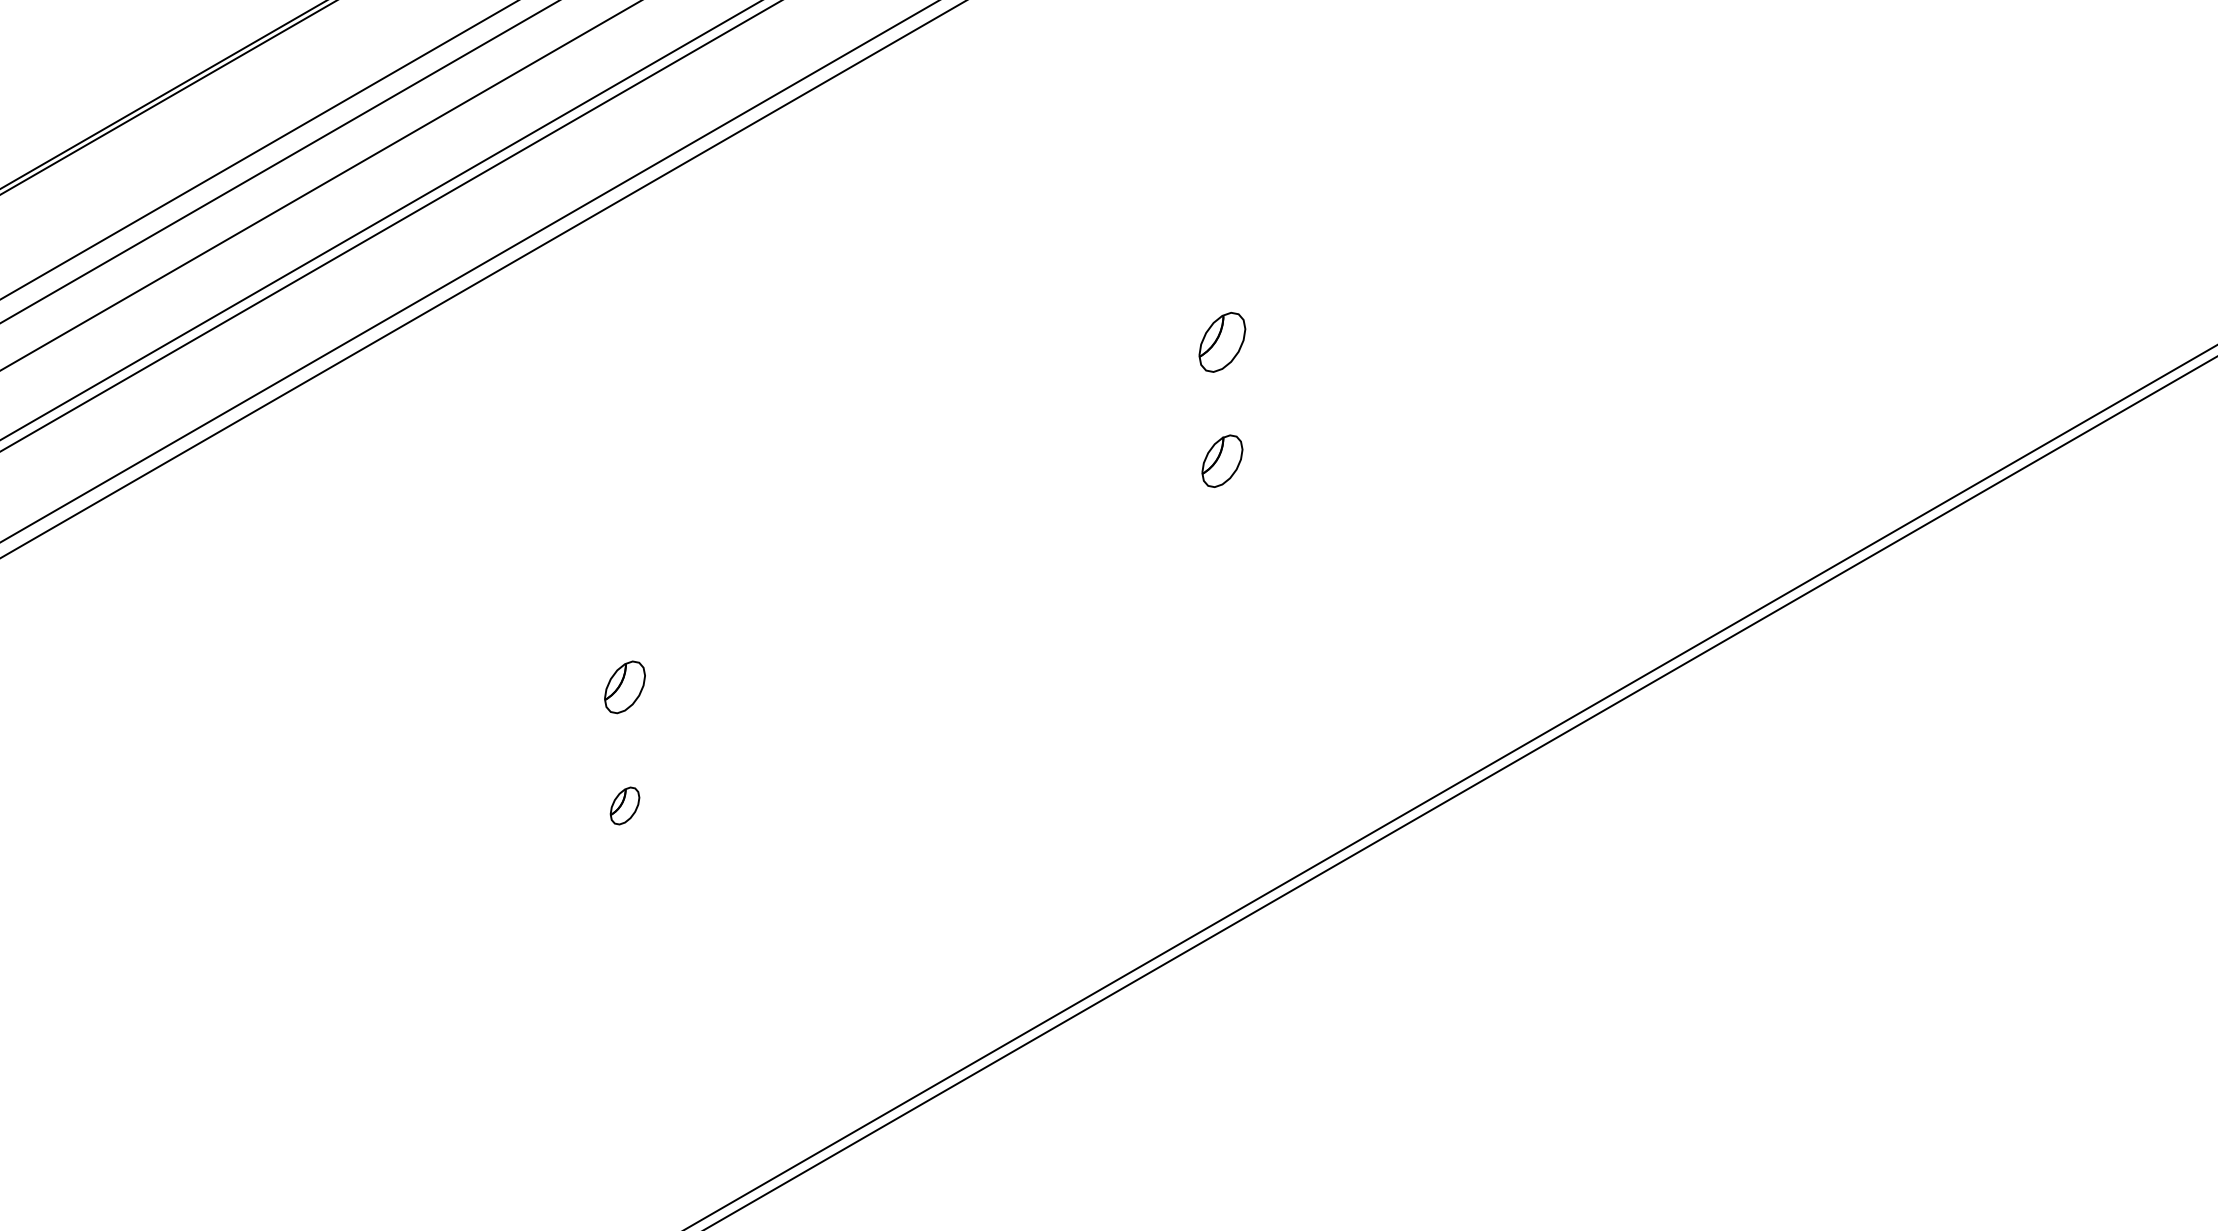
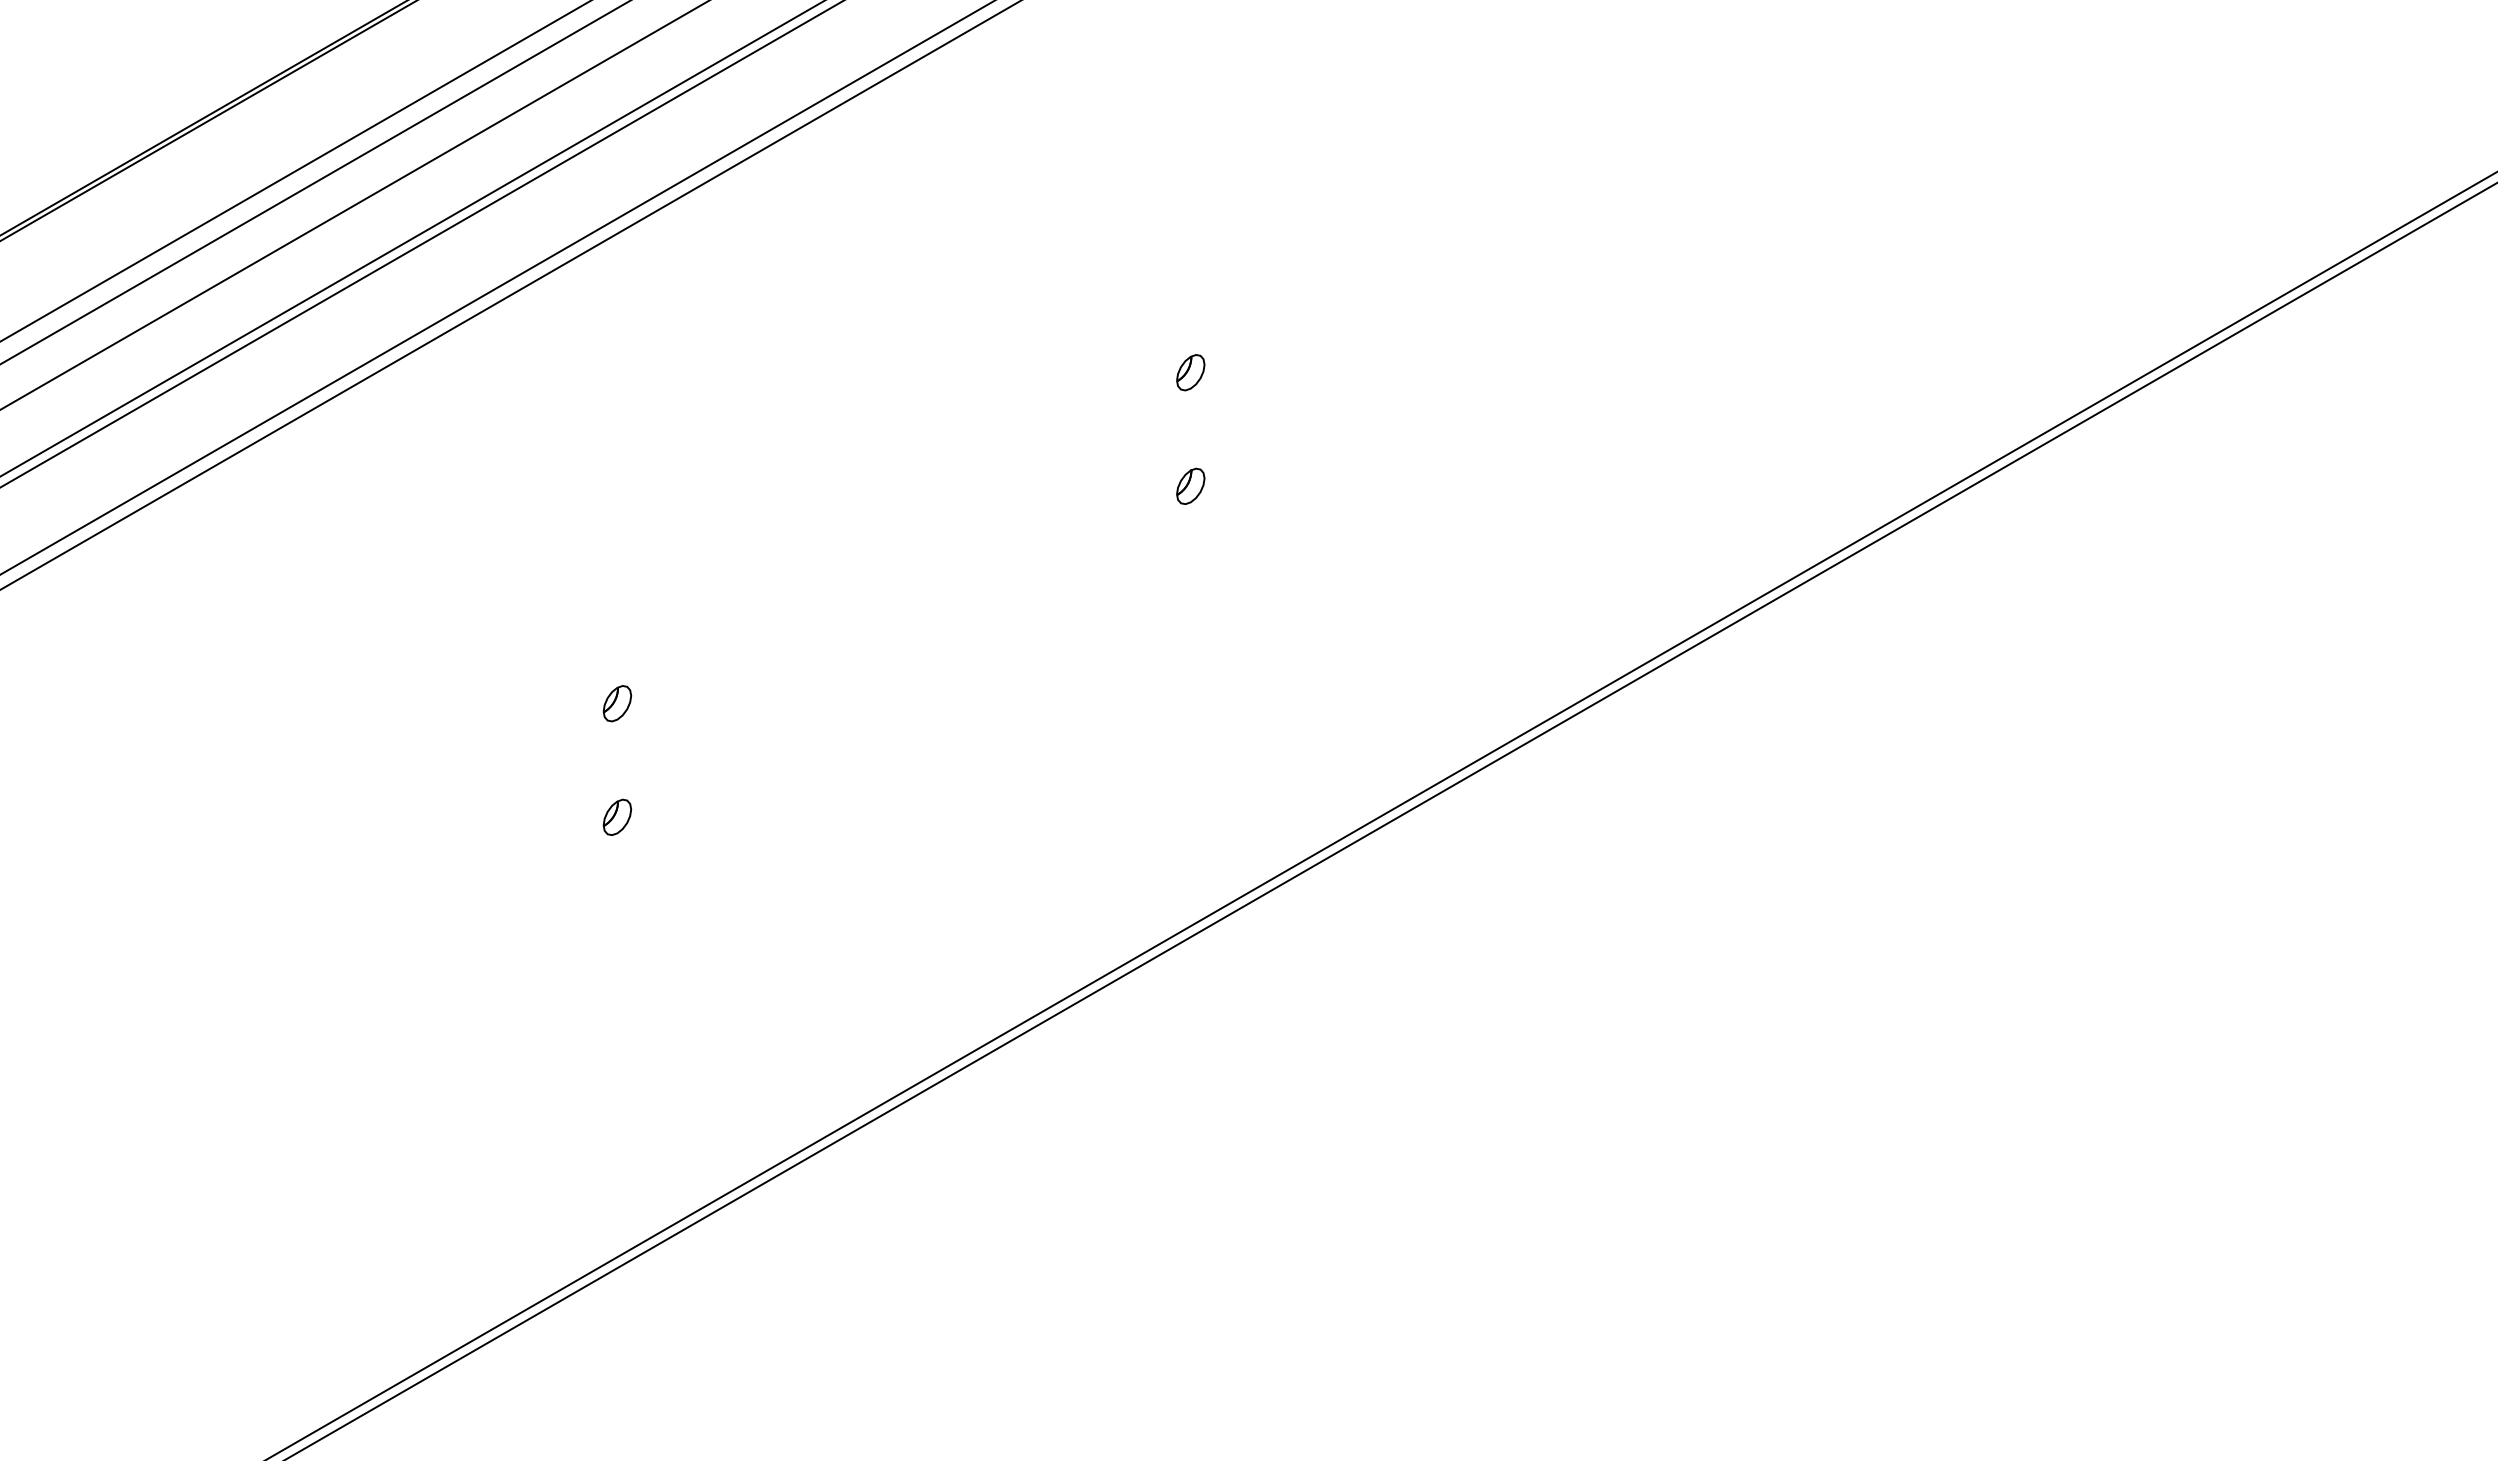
part: (1222, 342) -> (1190, 372), size x0.62
part: (1222, 460) -> (1190, 485), size x0.71
part: (625, 687) -> (617, 703), size x0.71

